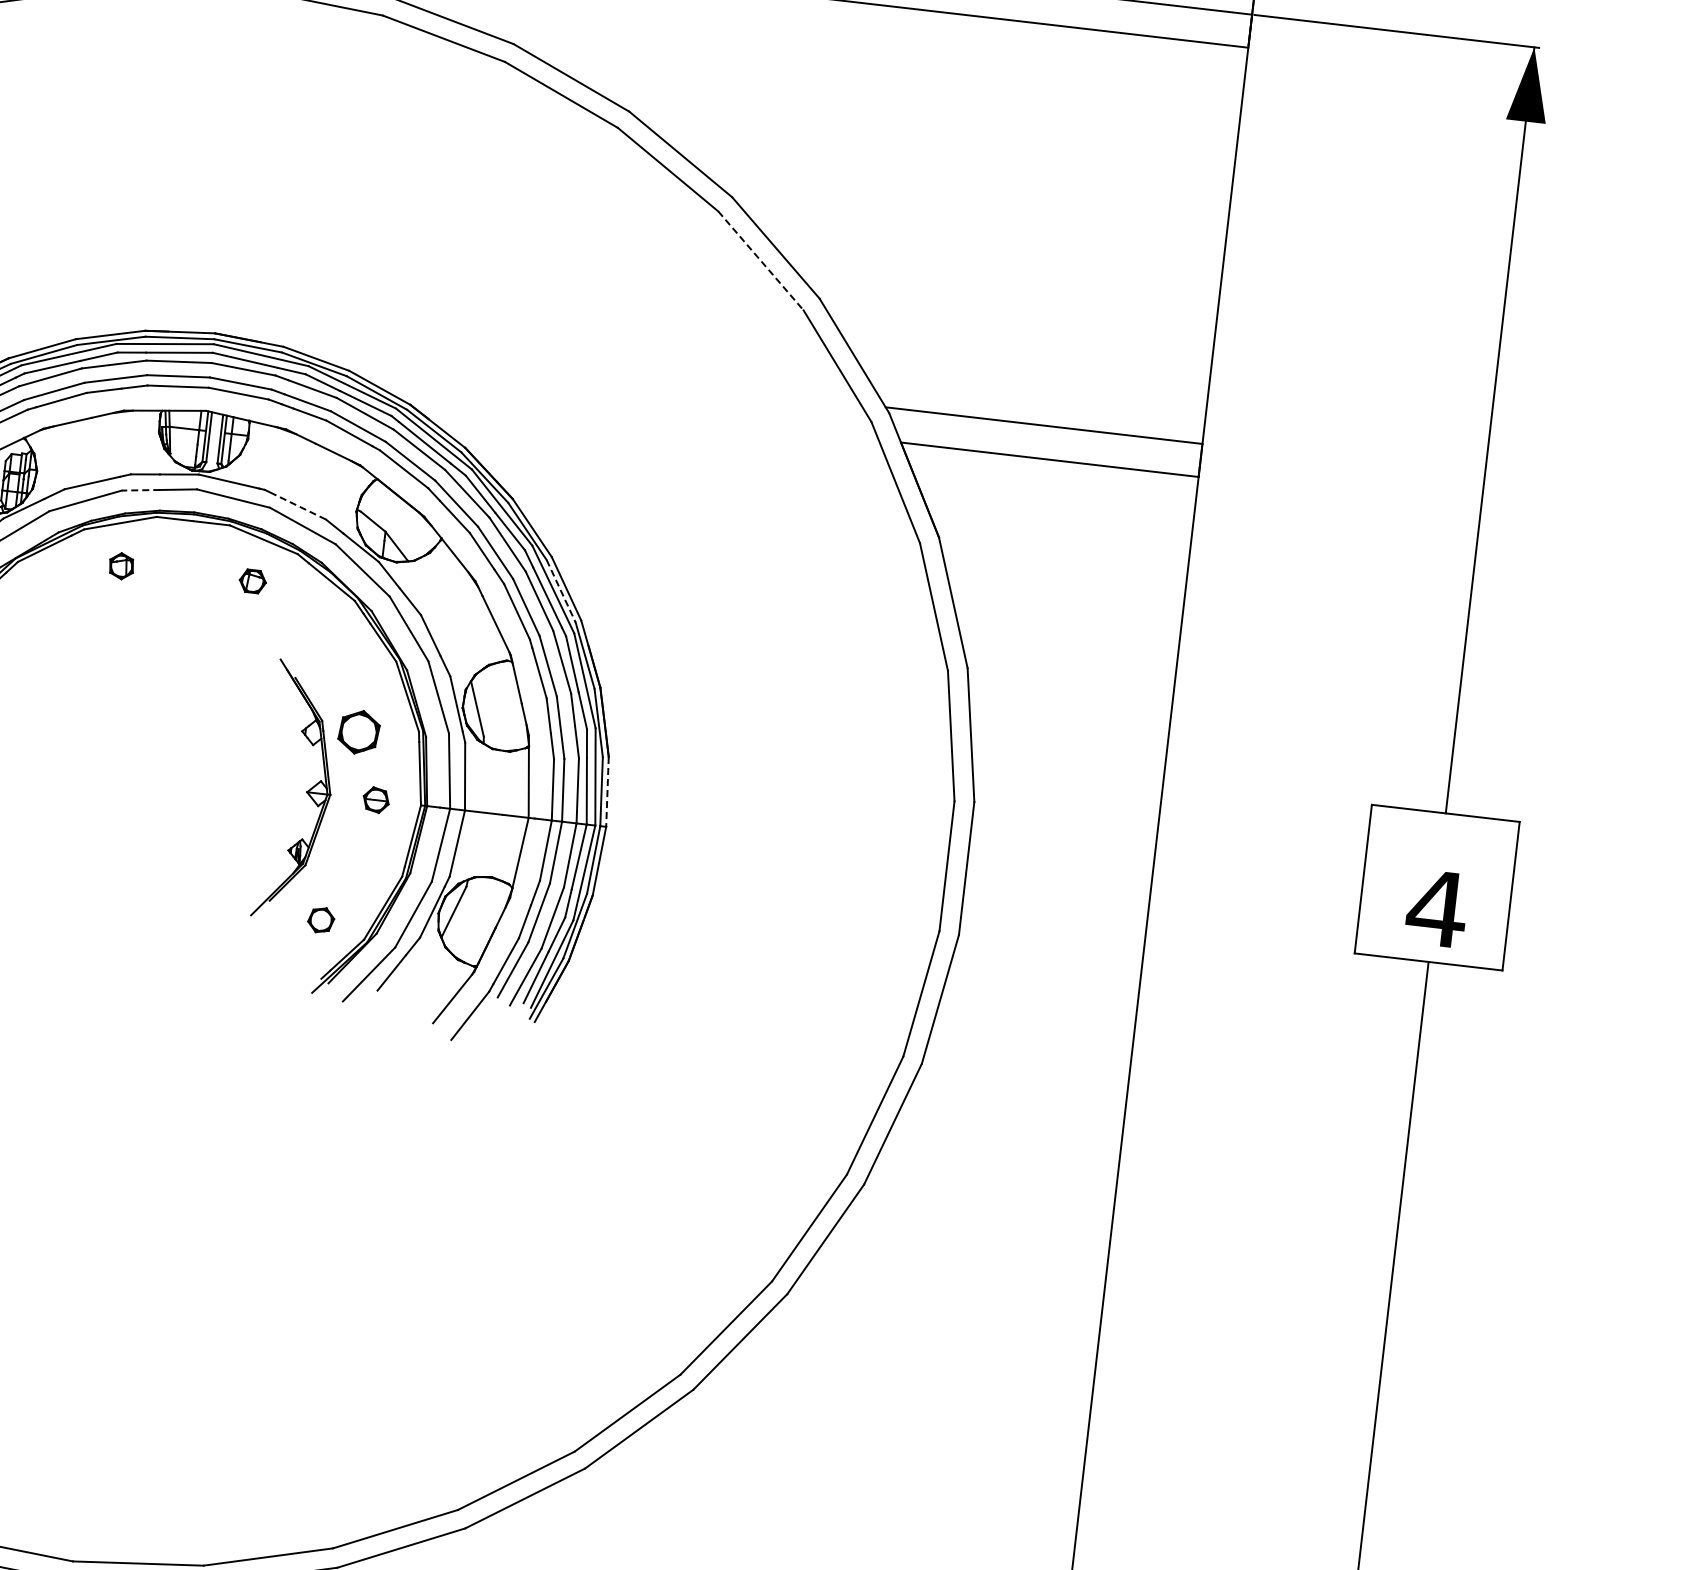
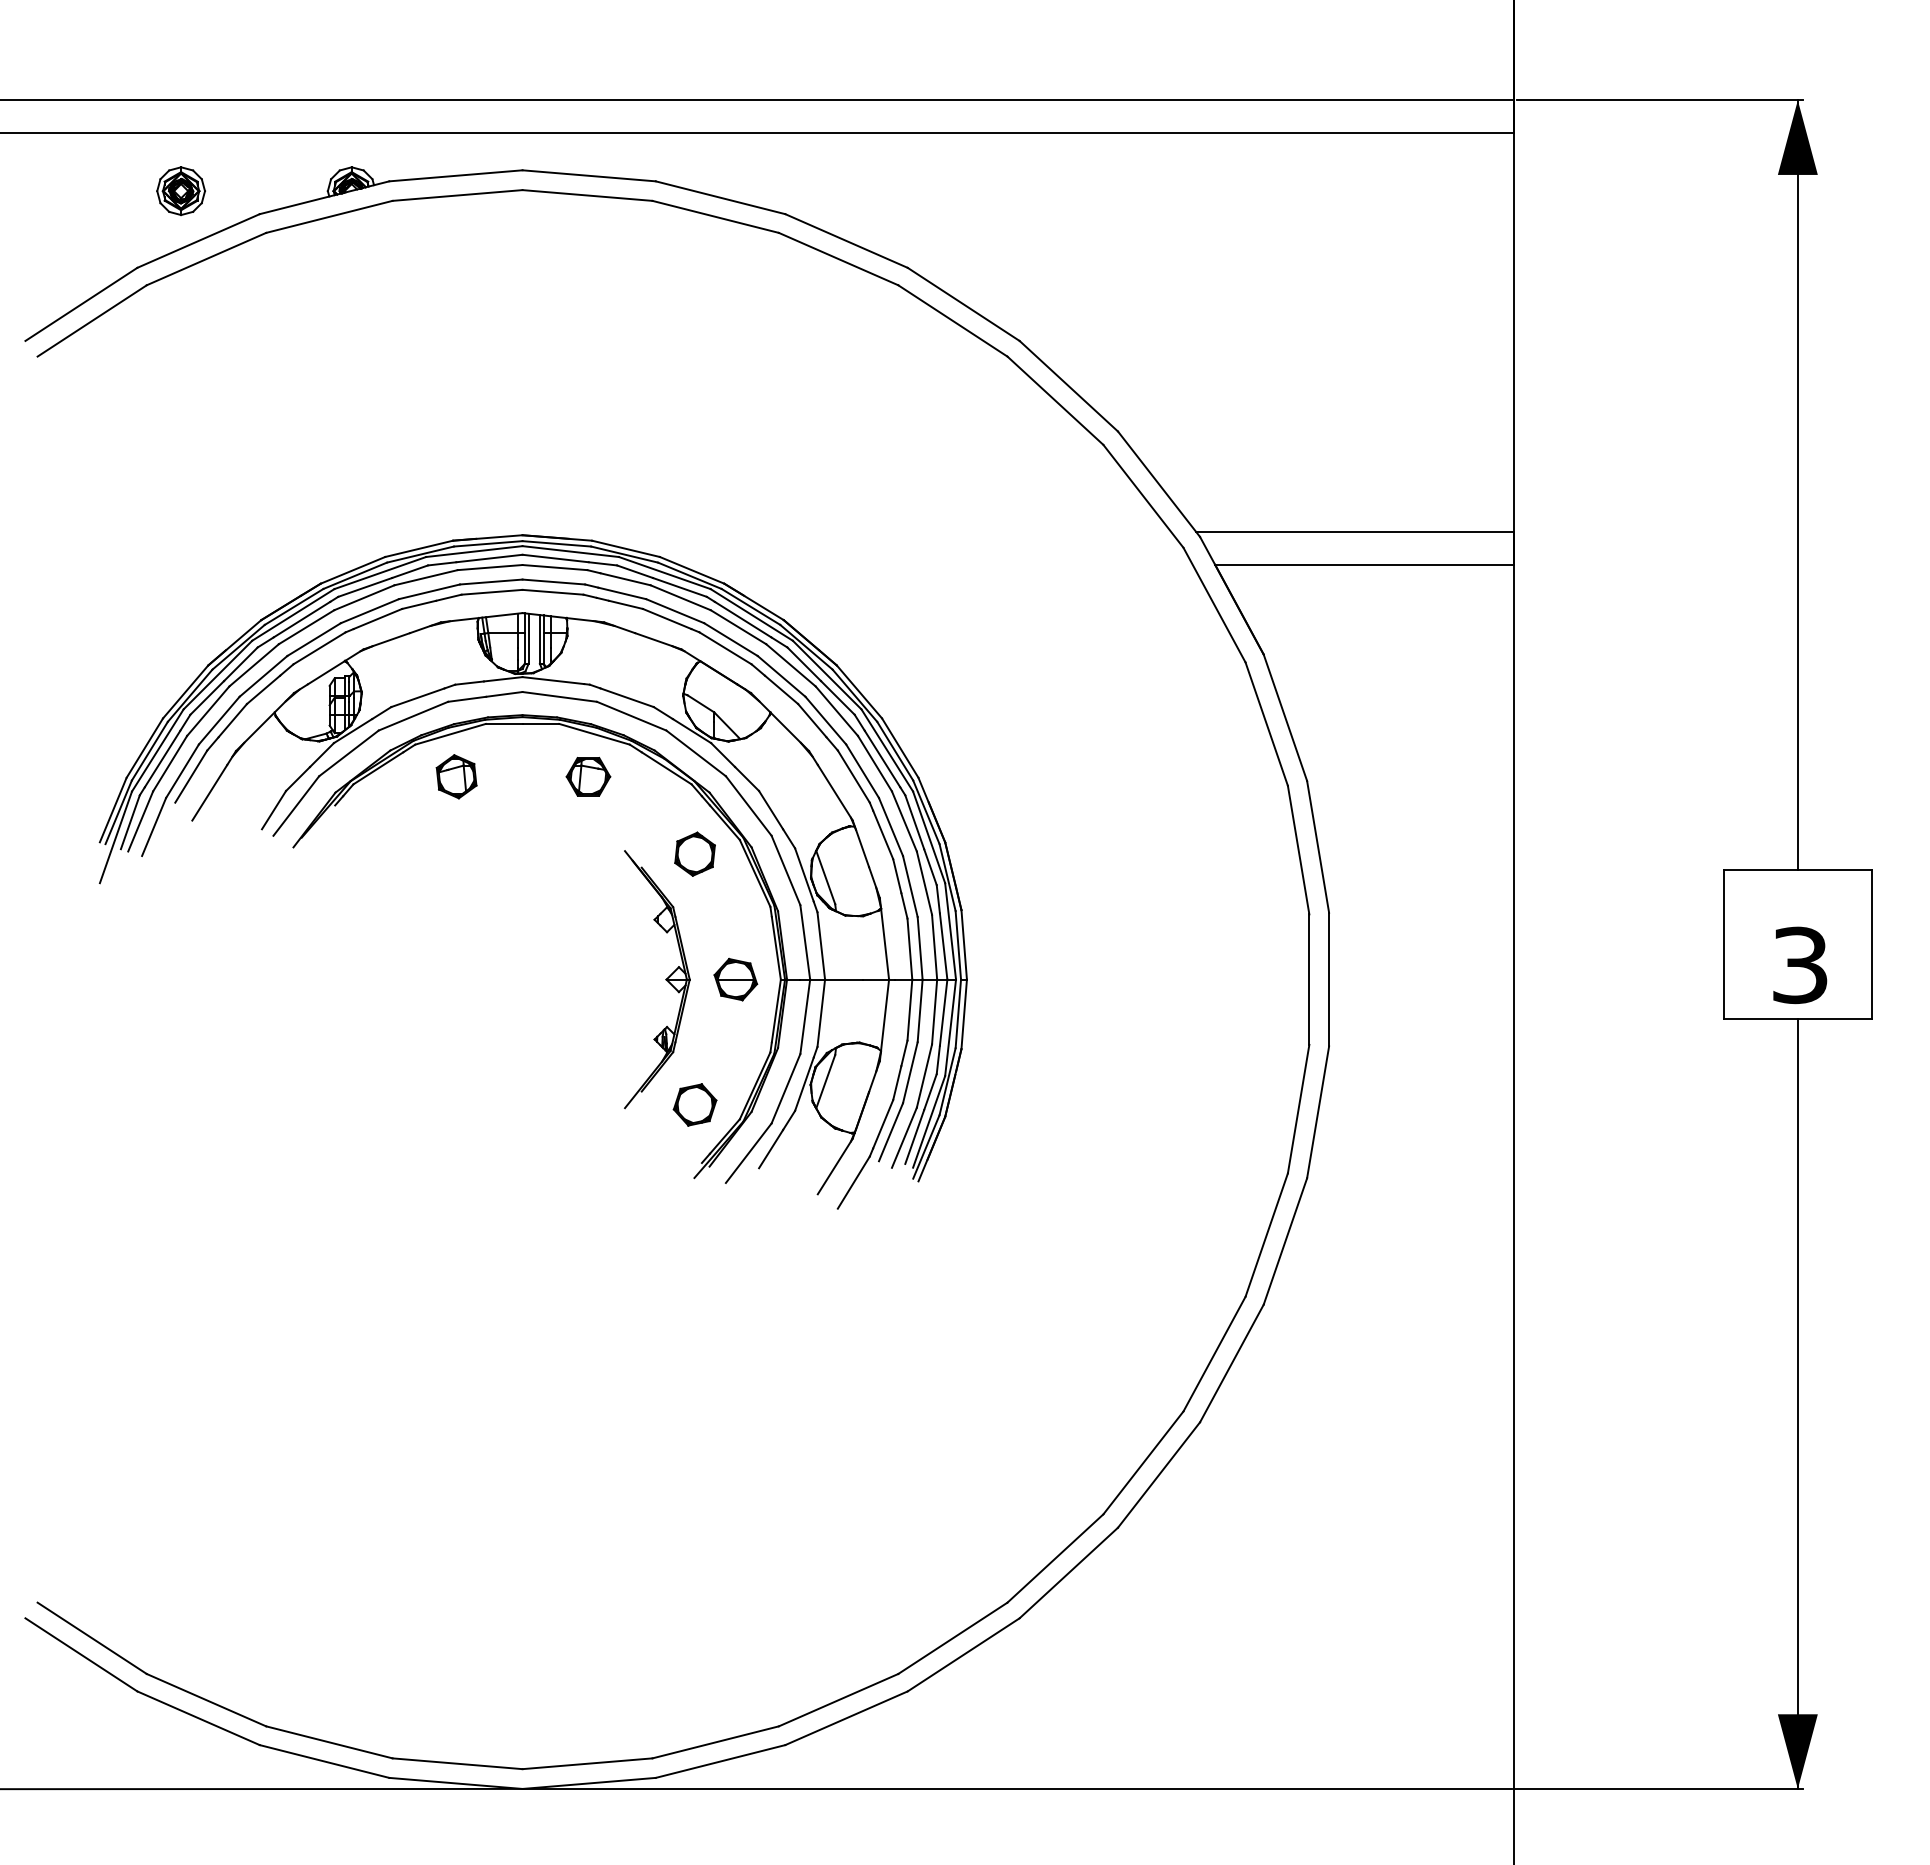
line: (760, 261) -> (1055, 401), dashed -> solid
line: (140, 490) -> (466, 699), dashed -> solid
line: (299, 506) -> (626, 697), dashed -> solid
part: (121, 565) -> (456, 776), size x1.67
part: (252, 581) -> (588, 776), size x1.67
line: (561, 591) -> (895, 751), dashed -> solid
part: (358, 731) -> (694, 853), moved
line: (607, 791) -> (964, 944), dashed -> solid
part: (375, 800) -> (735, 979), size x1.67
text: (1436, 908) -> (1799, 965), 4 -> 3
part: (320, 919) -> (694, 1104), size x1.67

